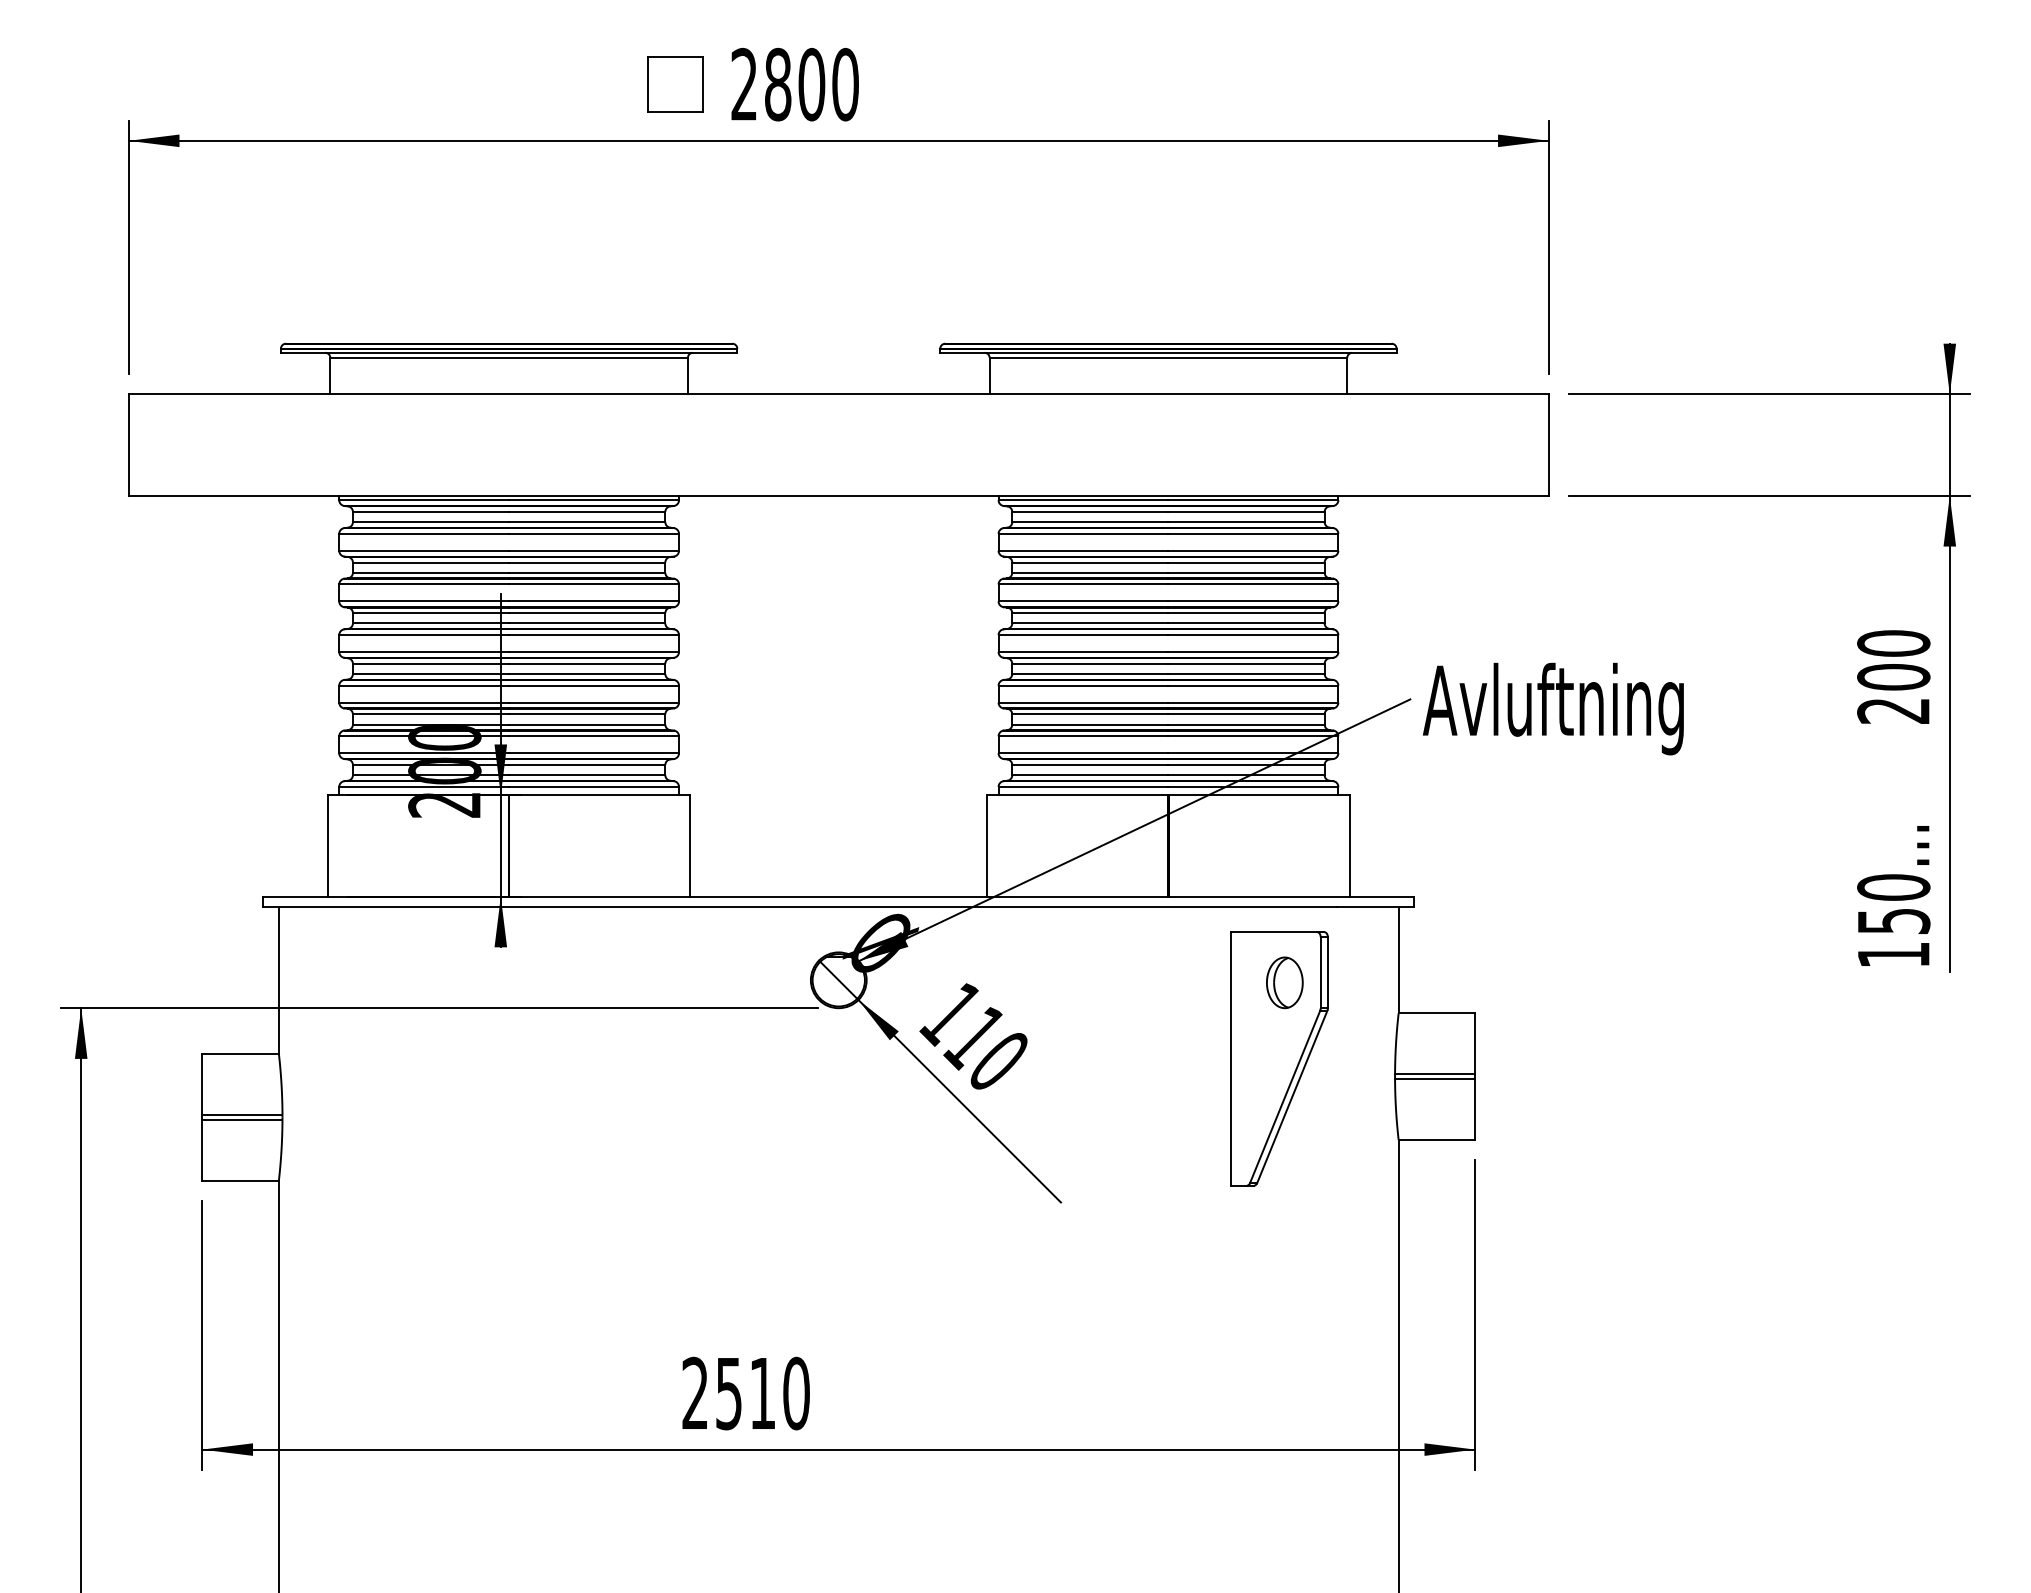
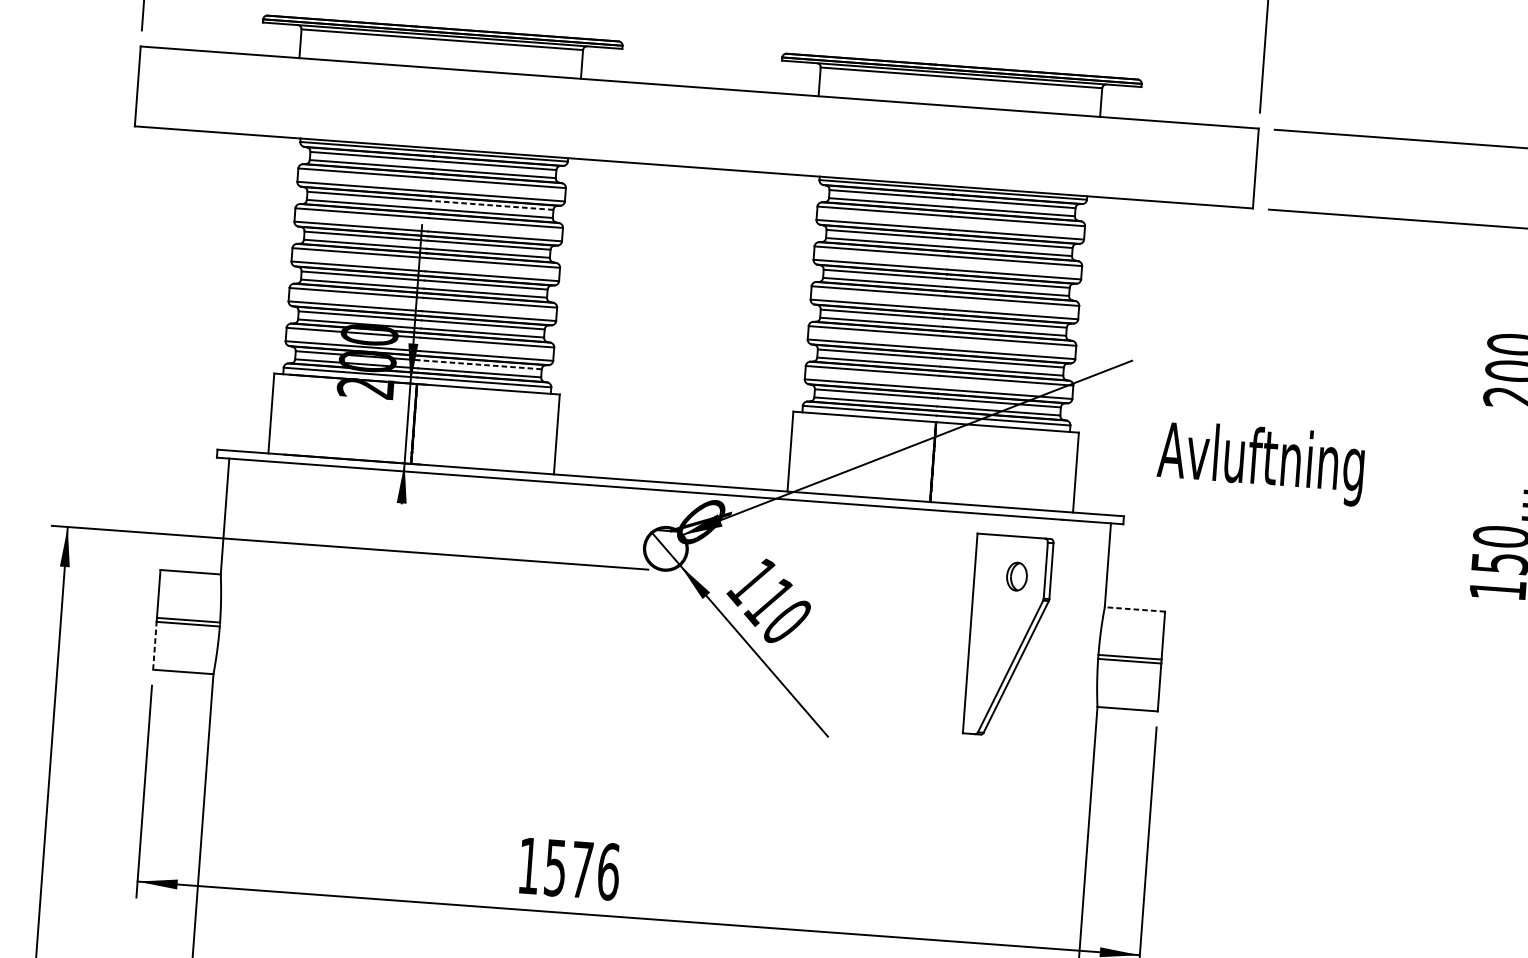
line: (586, 562) -> (491, 205), solid -> dashed
text: (1553, 708) -> (1260, 462), moved
line: (586, 764) -> (479, 364), solid -> dashed
part: (1284, 982) -> (1016, 576), size x0.7
line: (1436, 1013) -> (1134, 609), solid -> dashed
line: (202, 1149) -> (155, 645), solid -> dashed
text: (746, 1393) -> (569, 868), 2510 -> 1576

